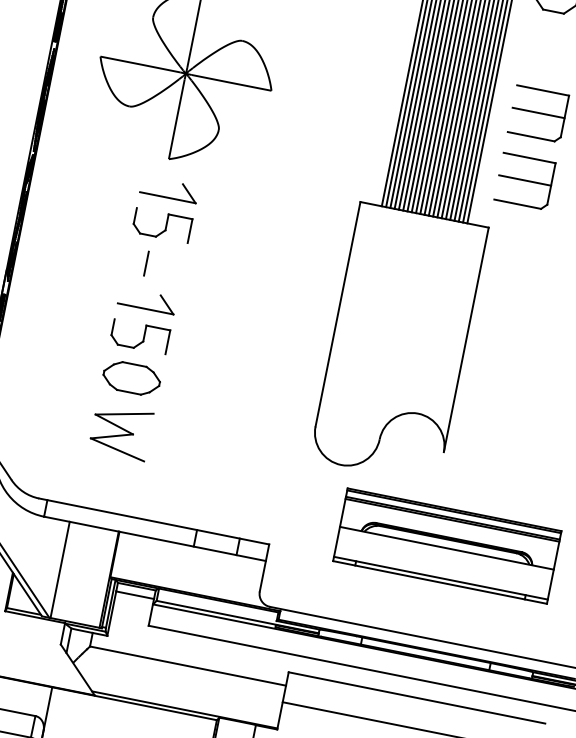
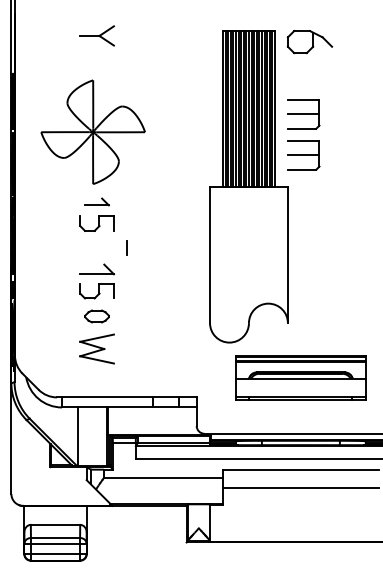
part: (168, 188) -> (96, 201), size x0.7
line: (145, 262) -> (126, 247), moved
part: (130, 378) -> (96, 316), size x0.7

